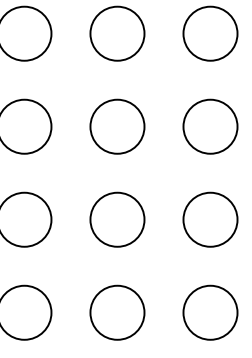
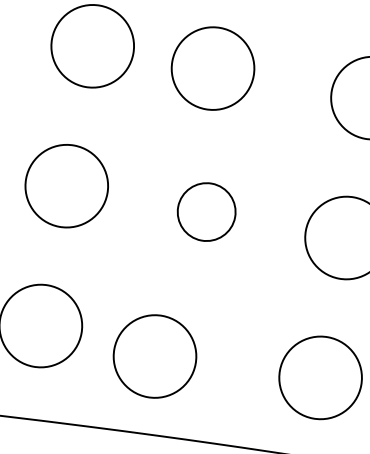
circle: (117, 126) -> (213, 68), moved
circle: (117, 219) -> (206, 211), size x0.7
circle: (117, 312) -> (155, 356), moved

